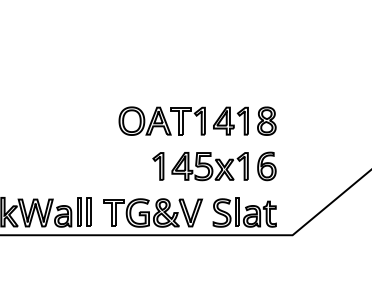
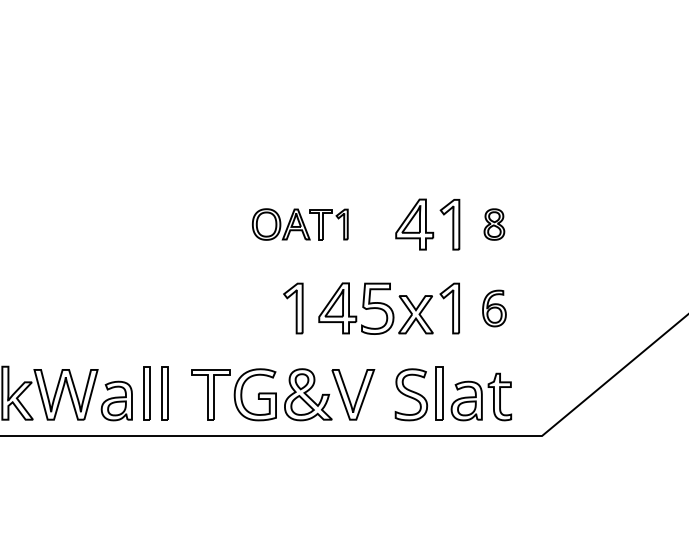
part: (161, 120) -> (299, 223), size x0.6
part: (266, 120) -> (493, 223), size x0.6
part: (266, 166) -> (493, 308), size x0.7

